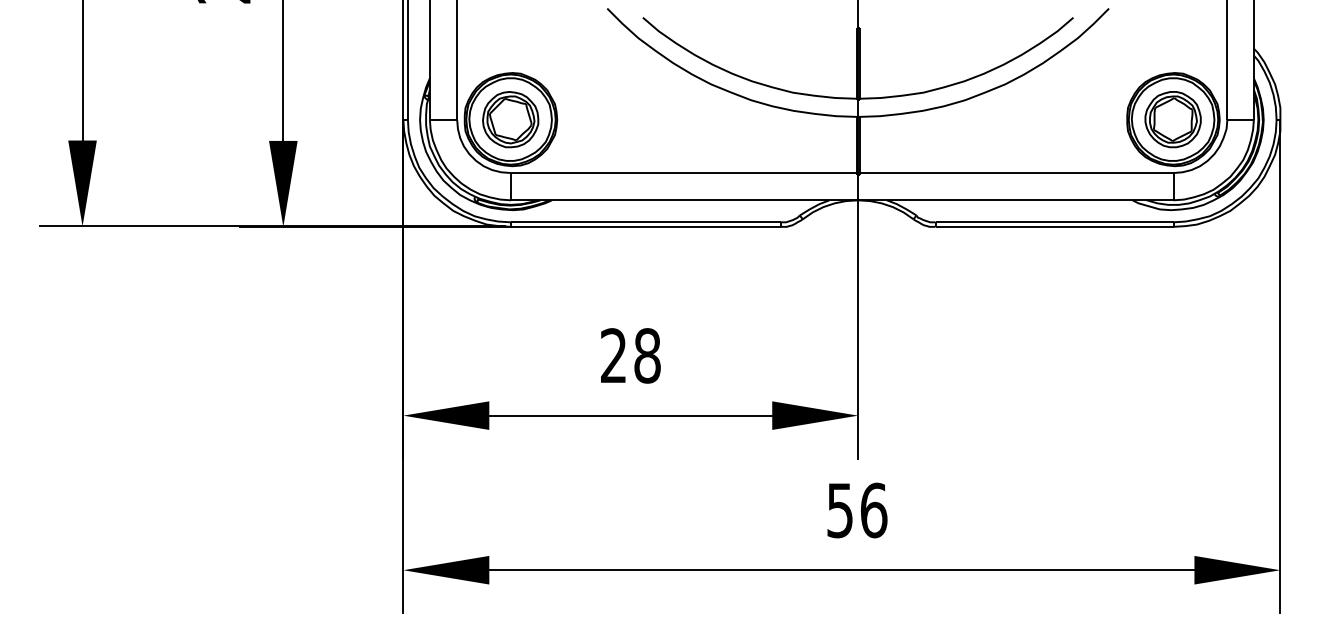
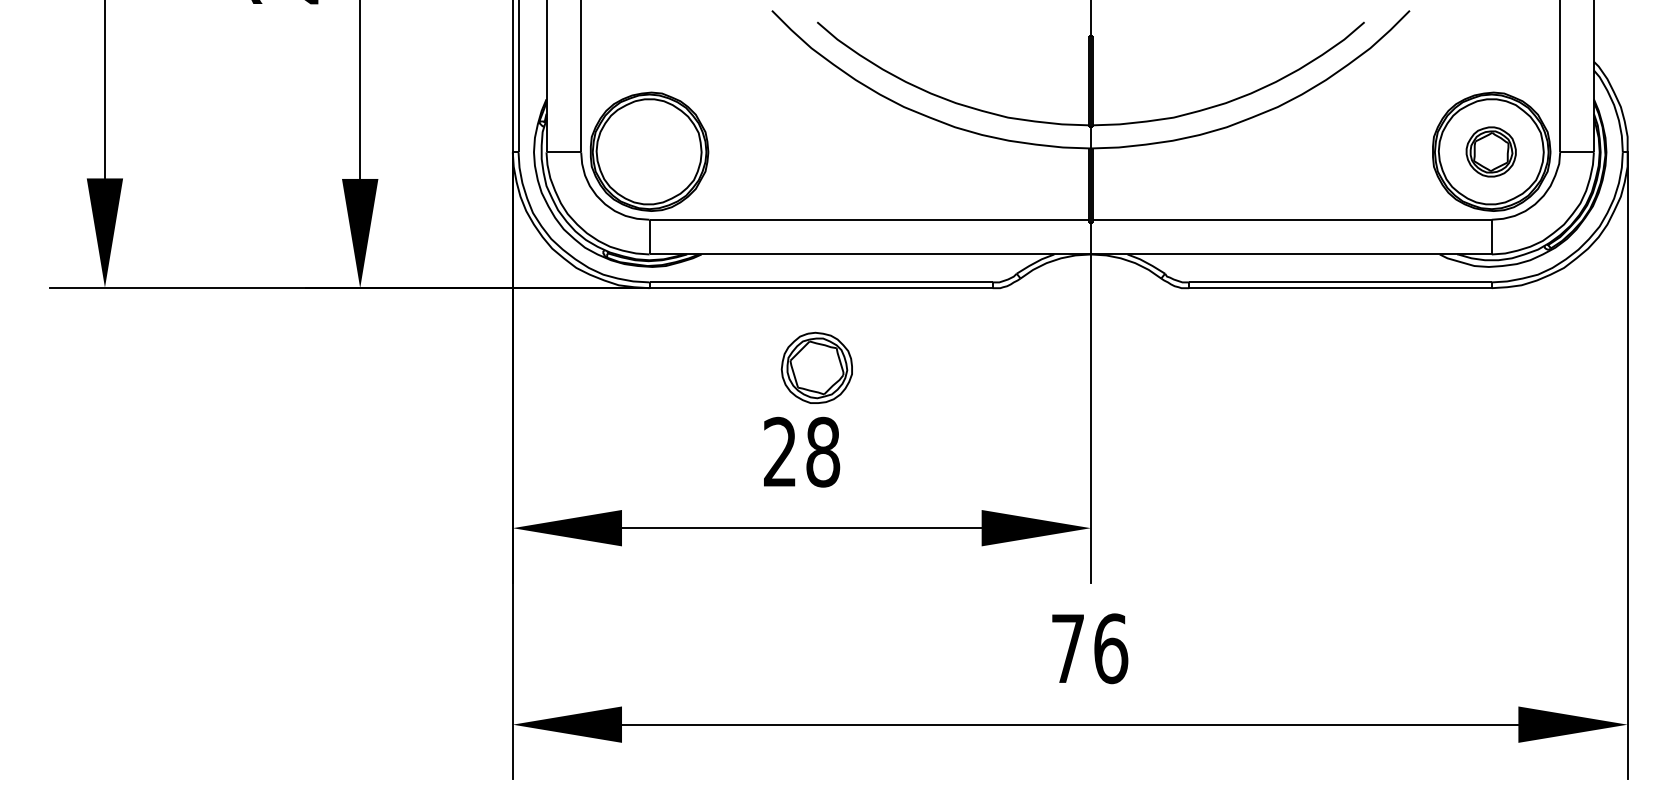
part: (510, 119) -> (816, 367), moved
part: (1172, 119) -> (1490, 151), size x0.7
text: (839, 510) -> (1067, 648), 56 -> 76

